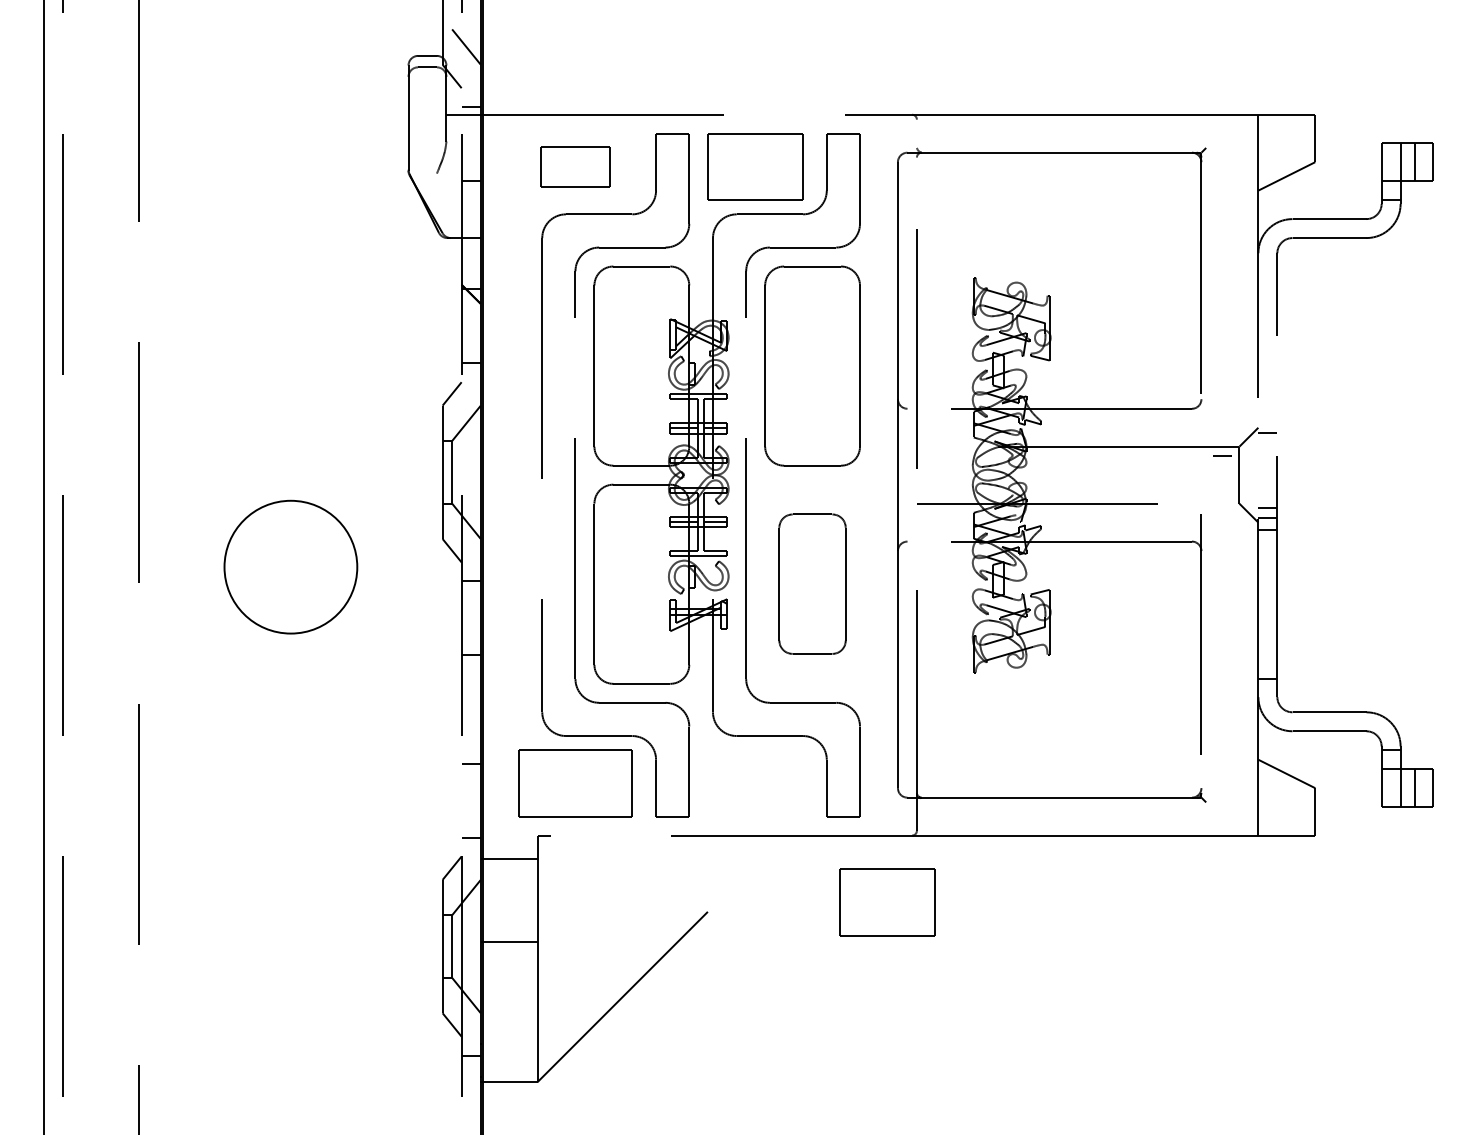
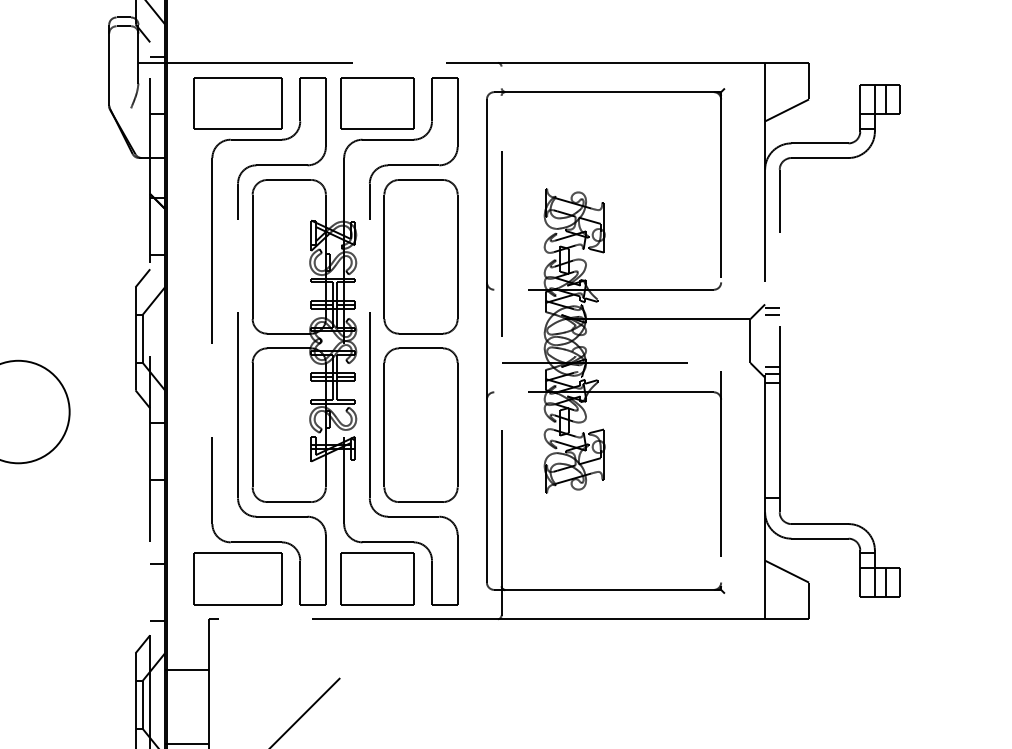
part: (575, 166) -> (238, 102), size x1.67
line: (1222, 455) -> (772, 315), moved
part: (812, 583) -> (420, 424), size x1.43
line: (508, 859) -> (186, 670), moved
part: (887, 902) -> (376, 578), moved
line: (508, 941) -> (186, 743), moved

